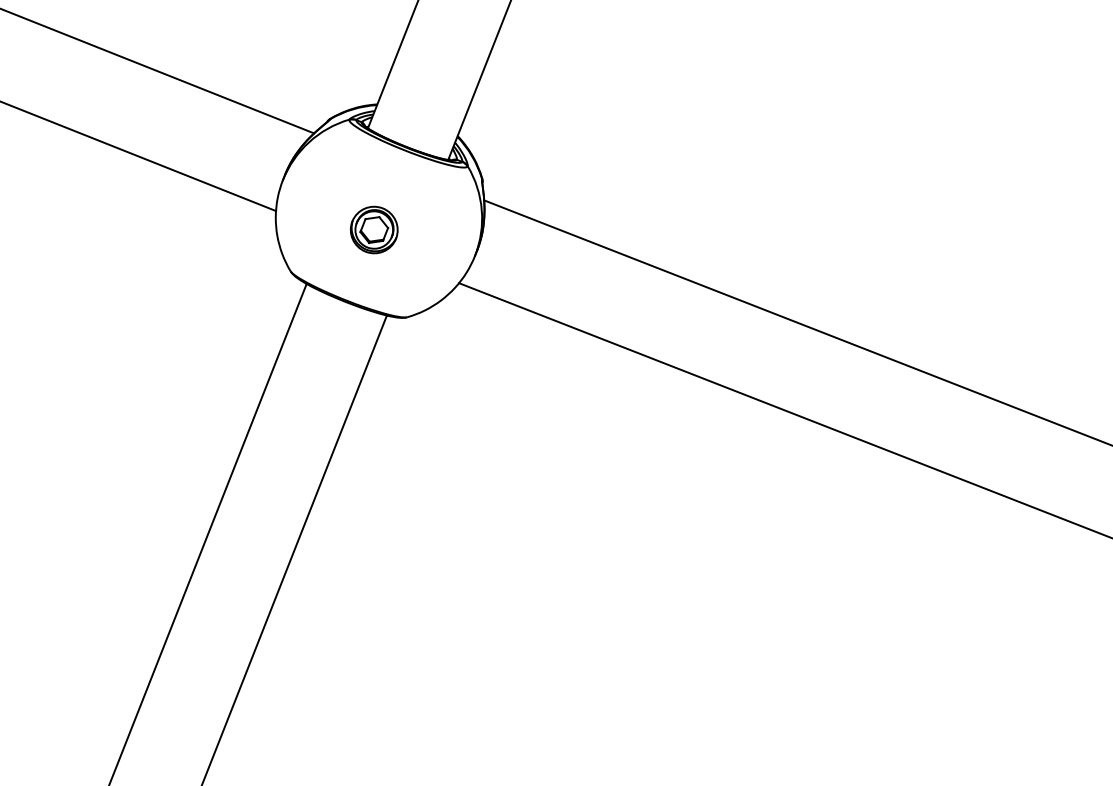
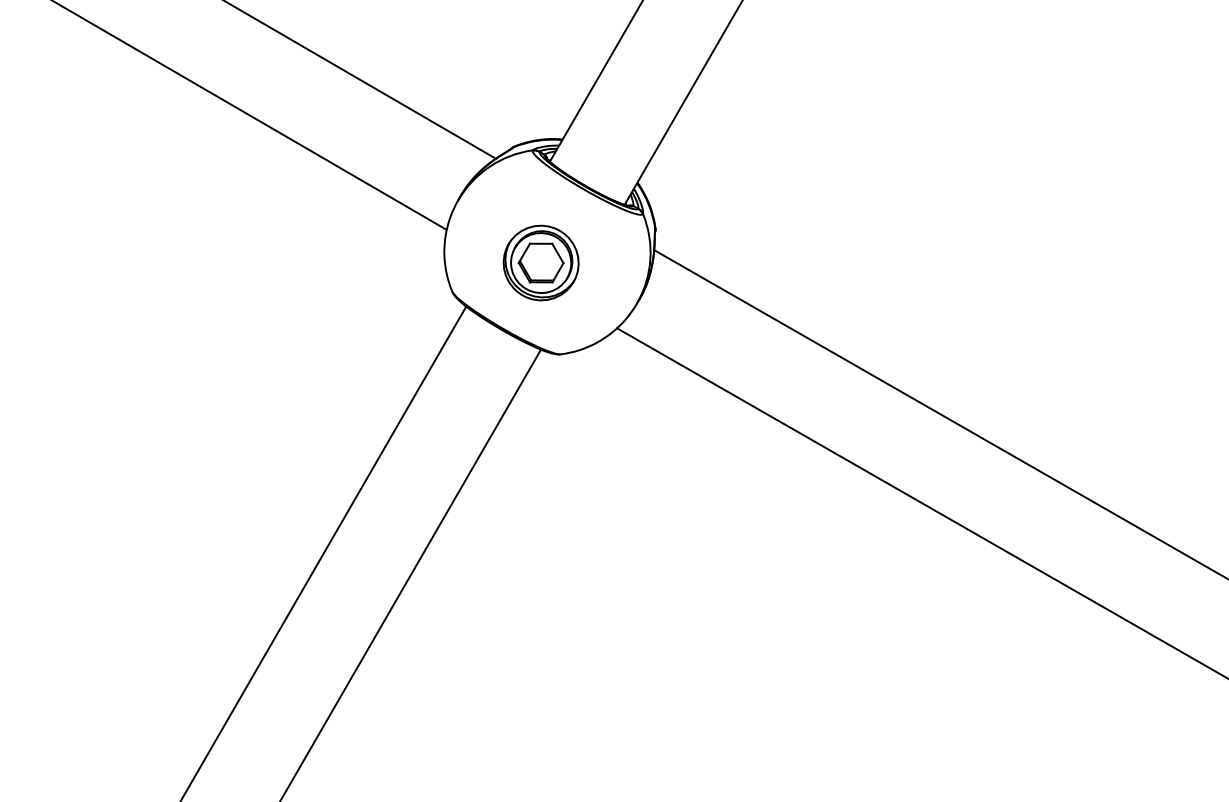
part: (373, 230) -> (540, 263), size x1.6

